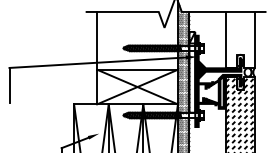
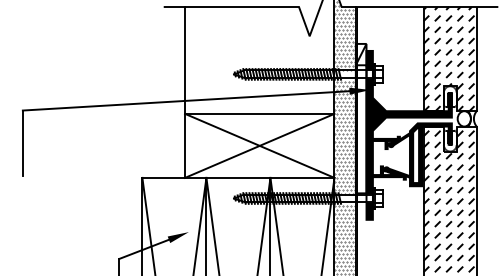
hatch: (239, 39) -> (448, 57), added

